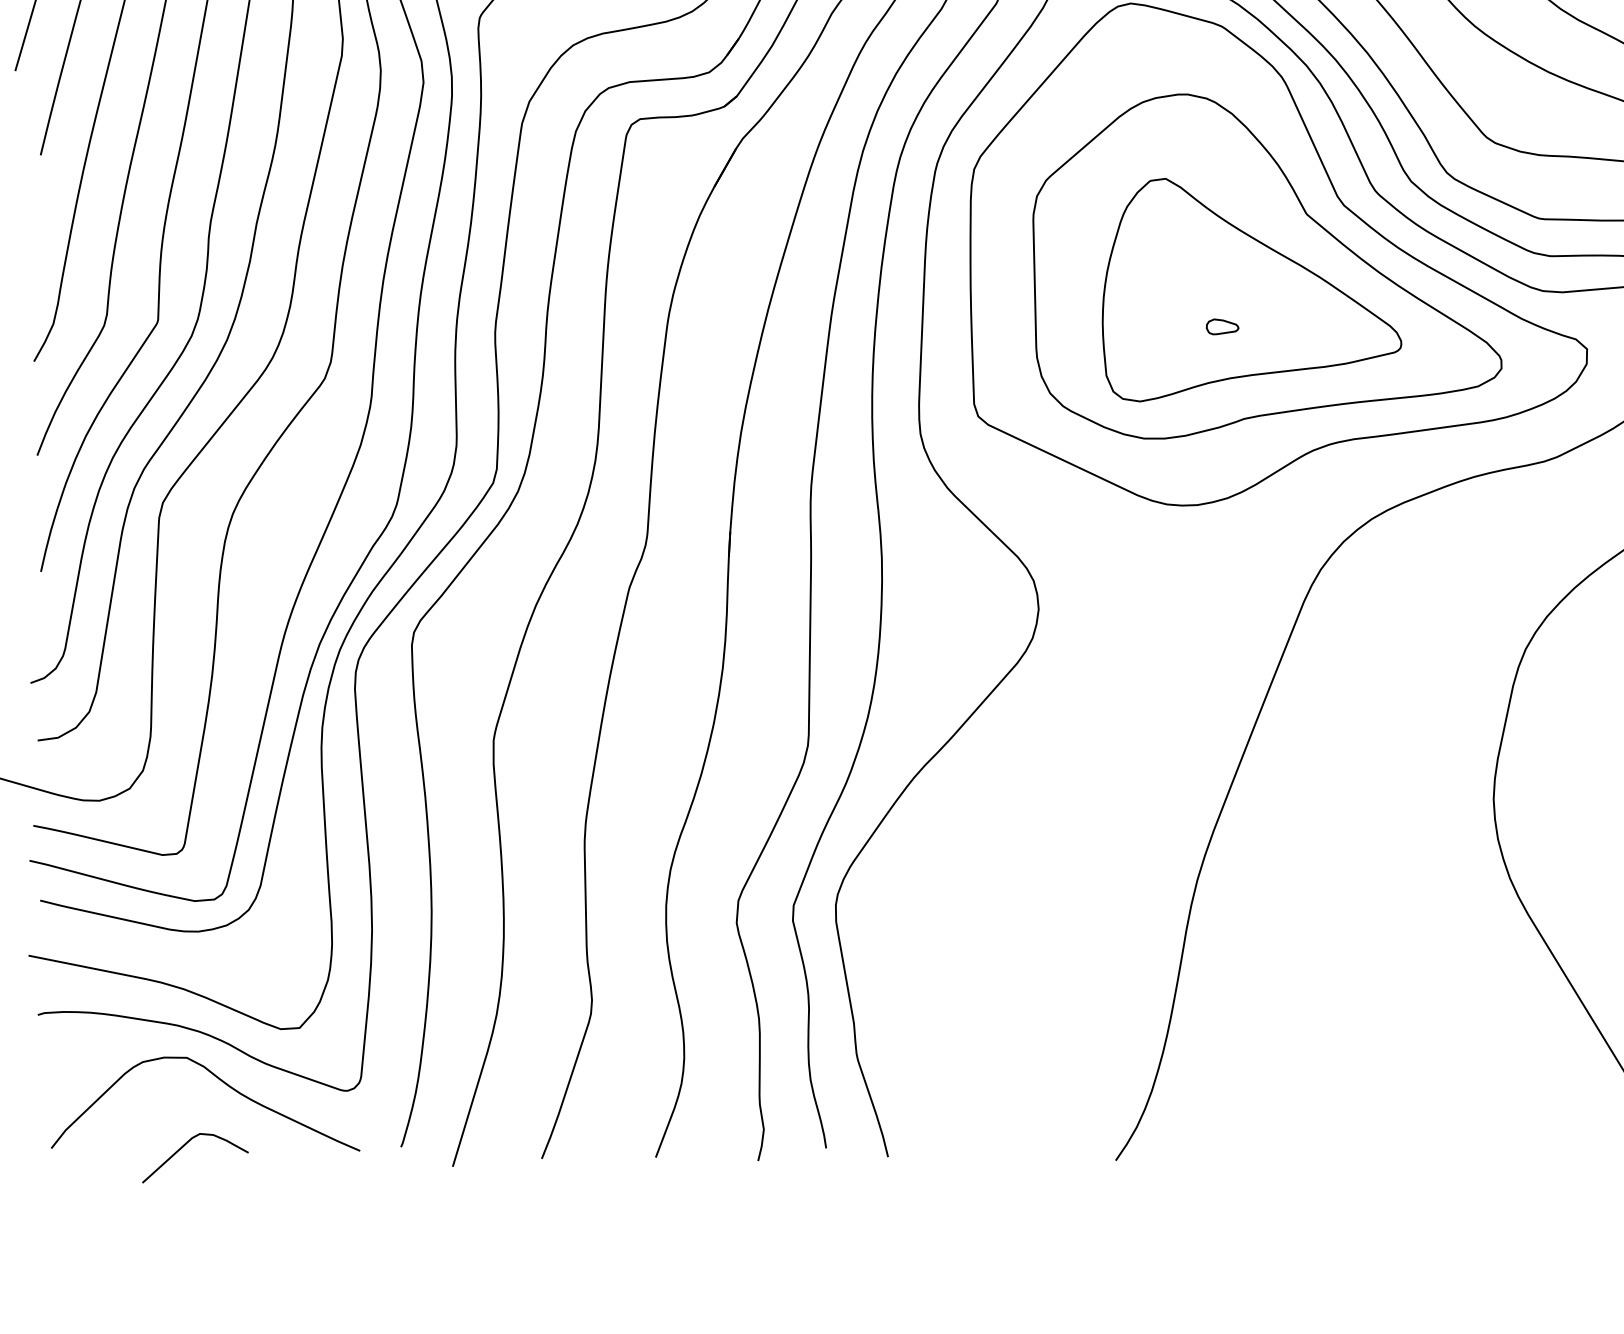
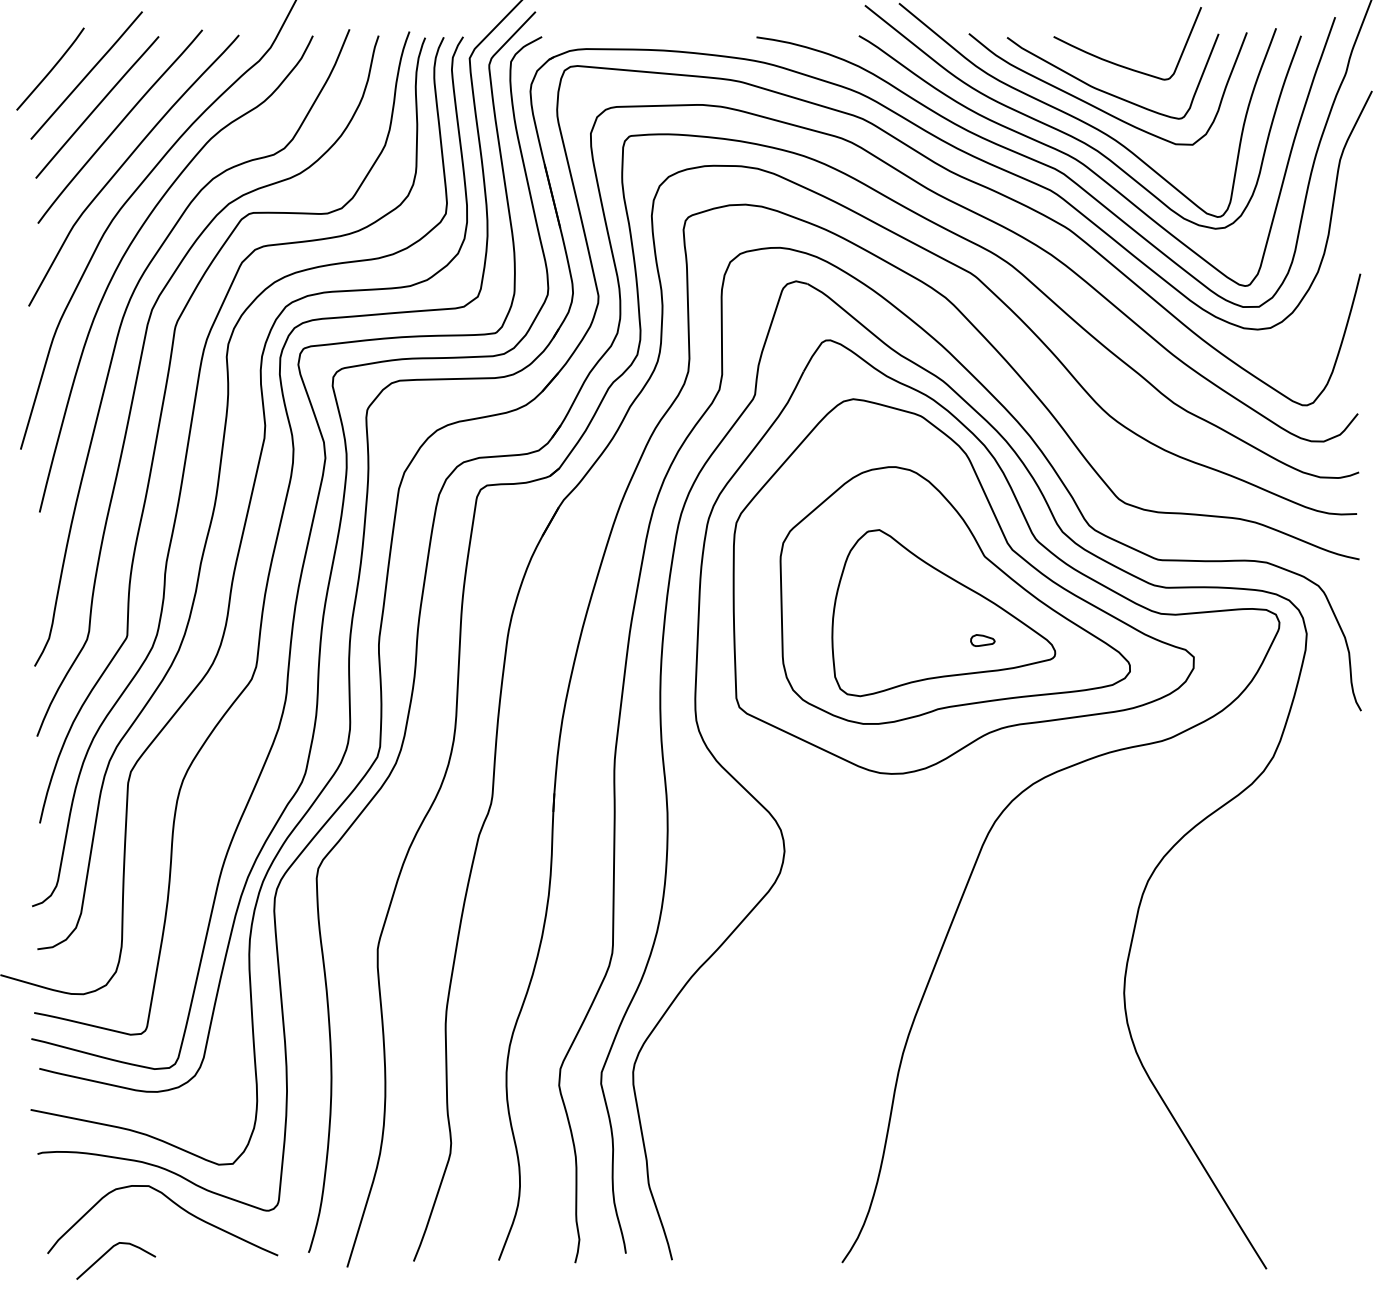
part: (1222, 326) -> (982, 640), moved
curve: (185, 1146) -> (108, 1252), moved

